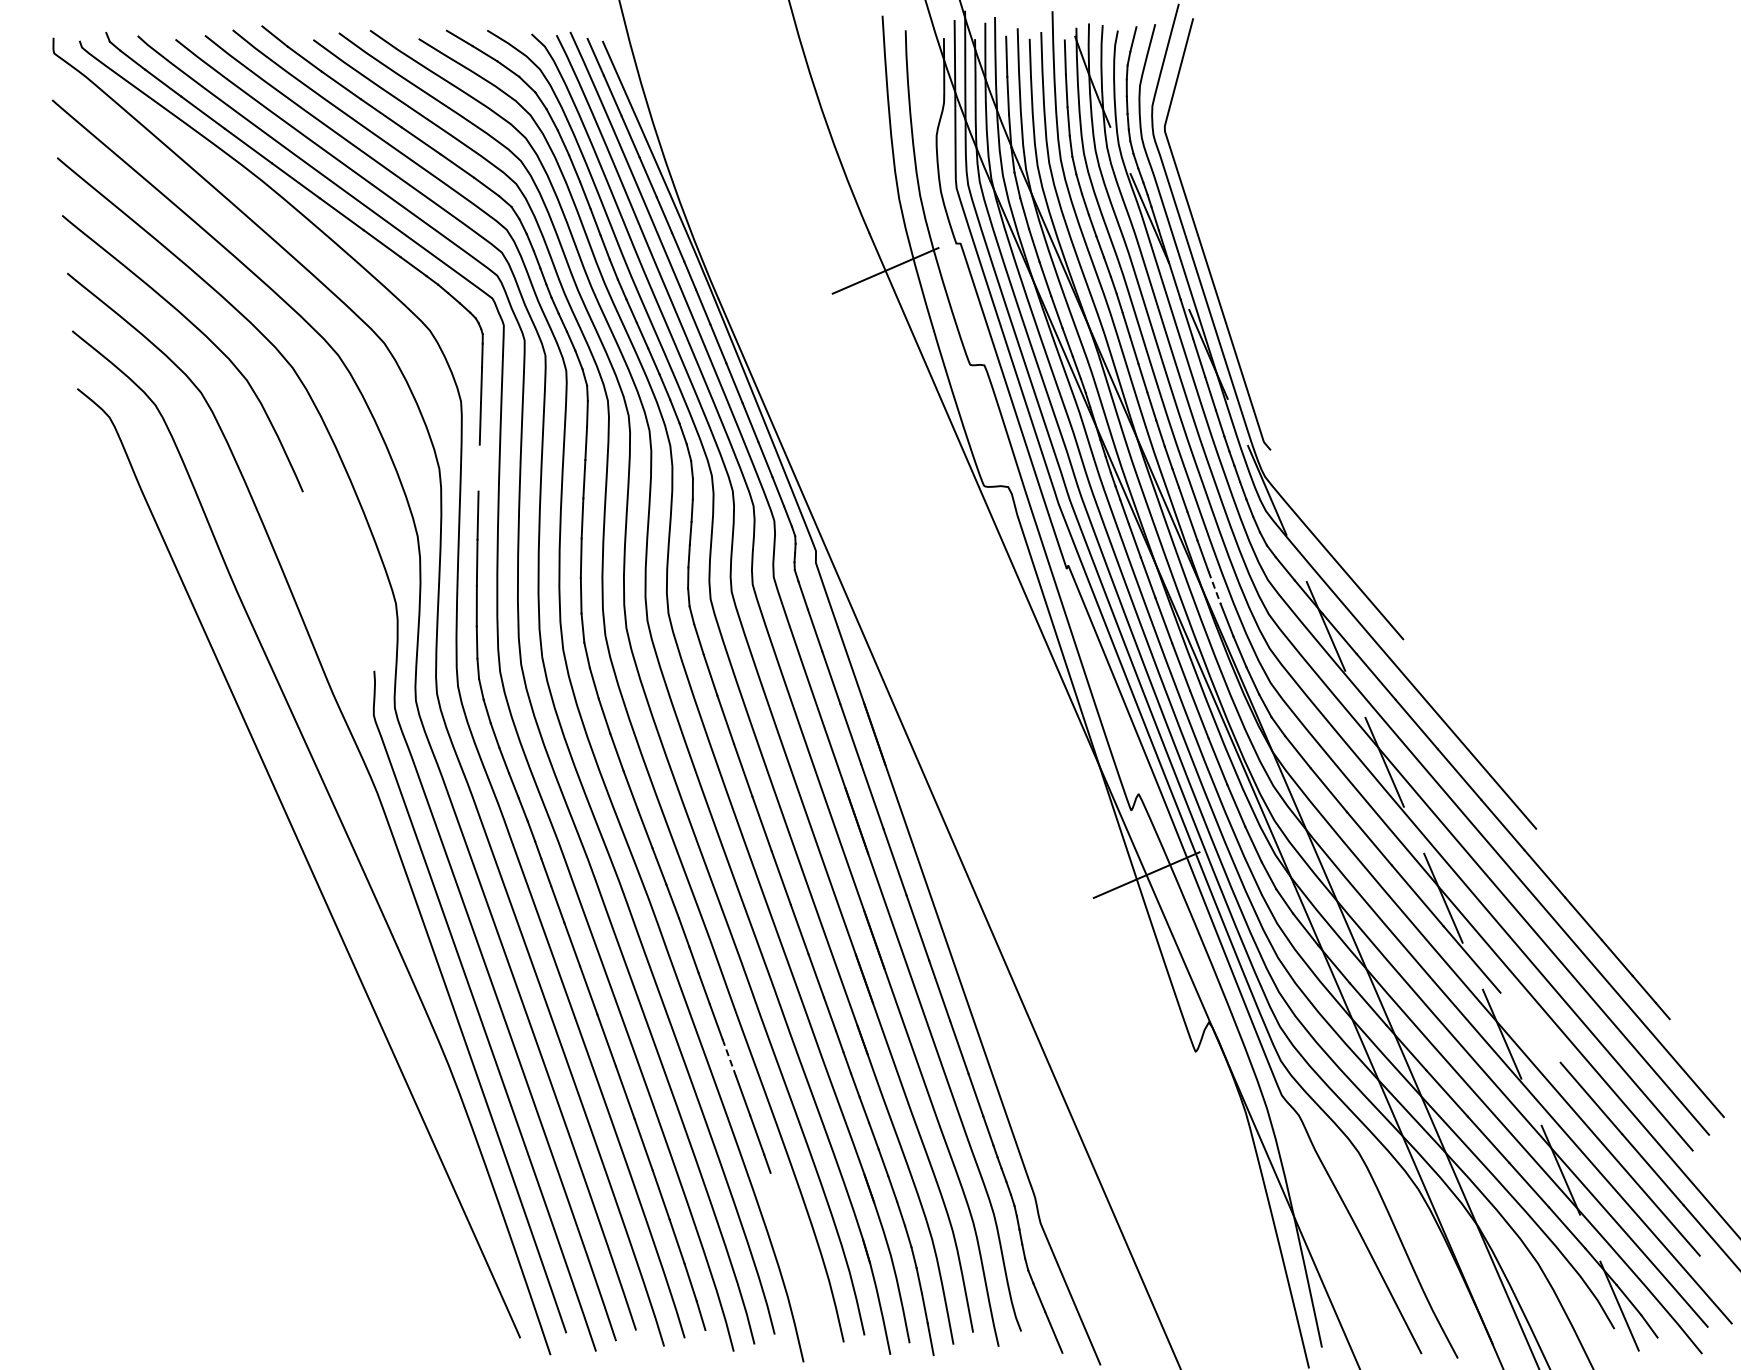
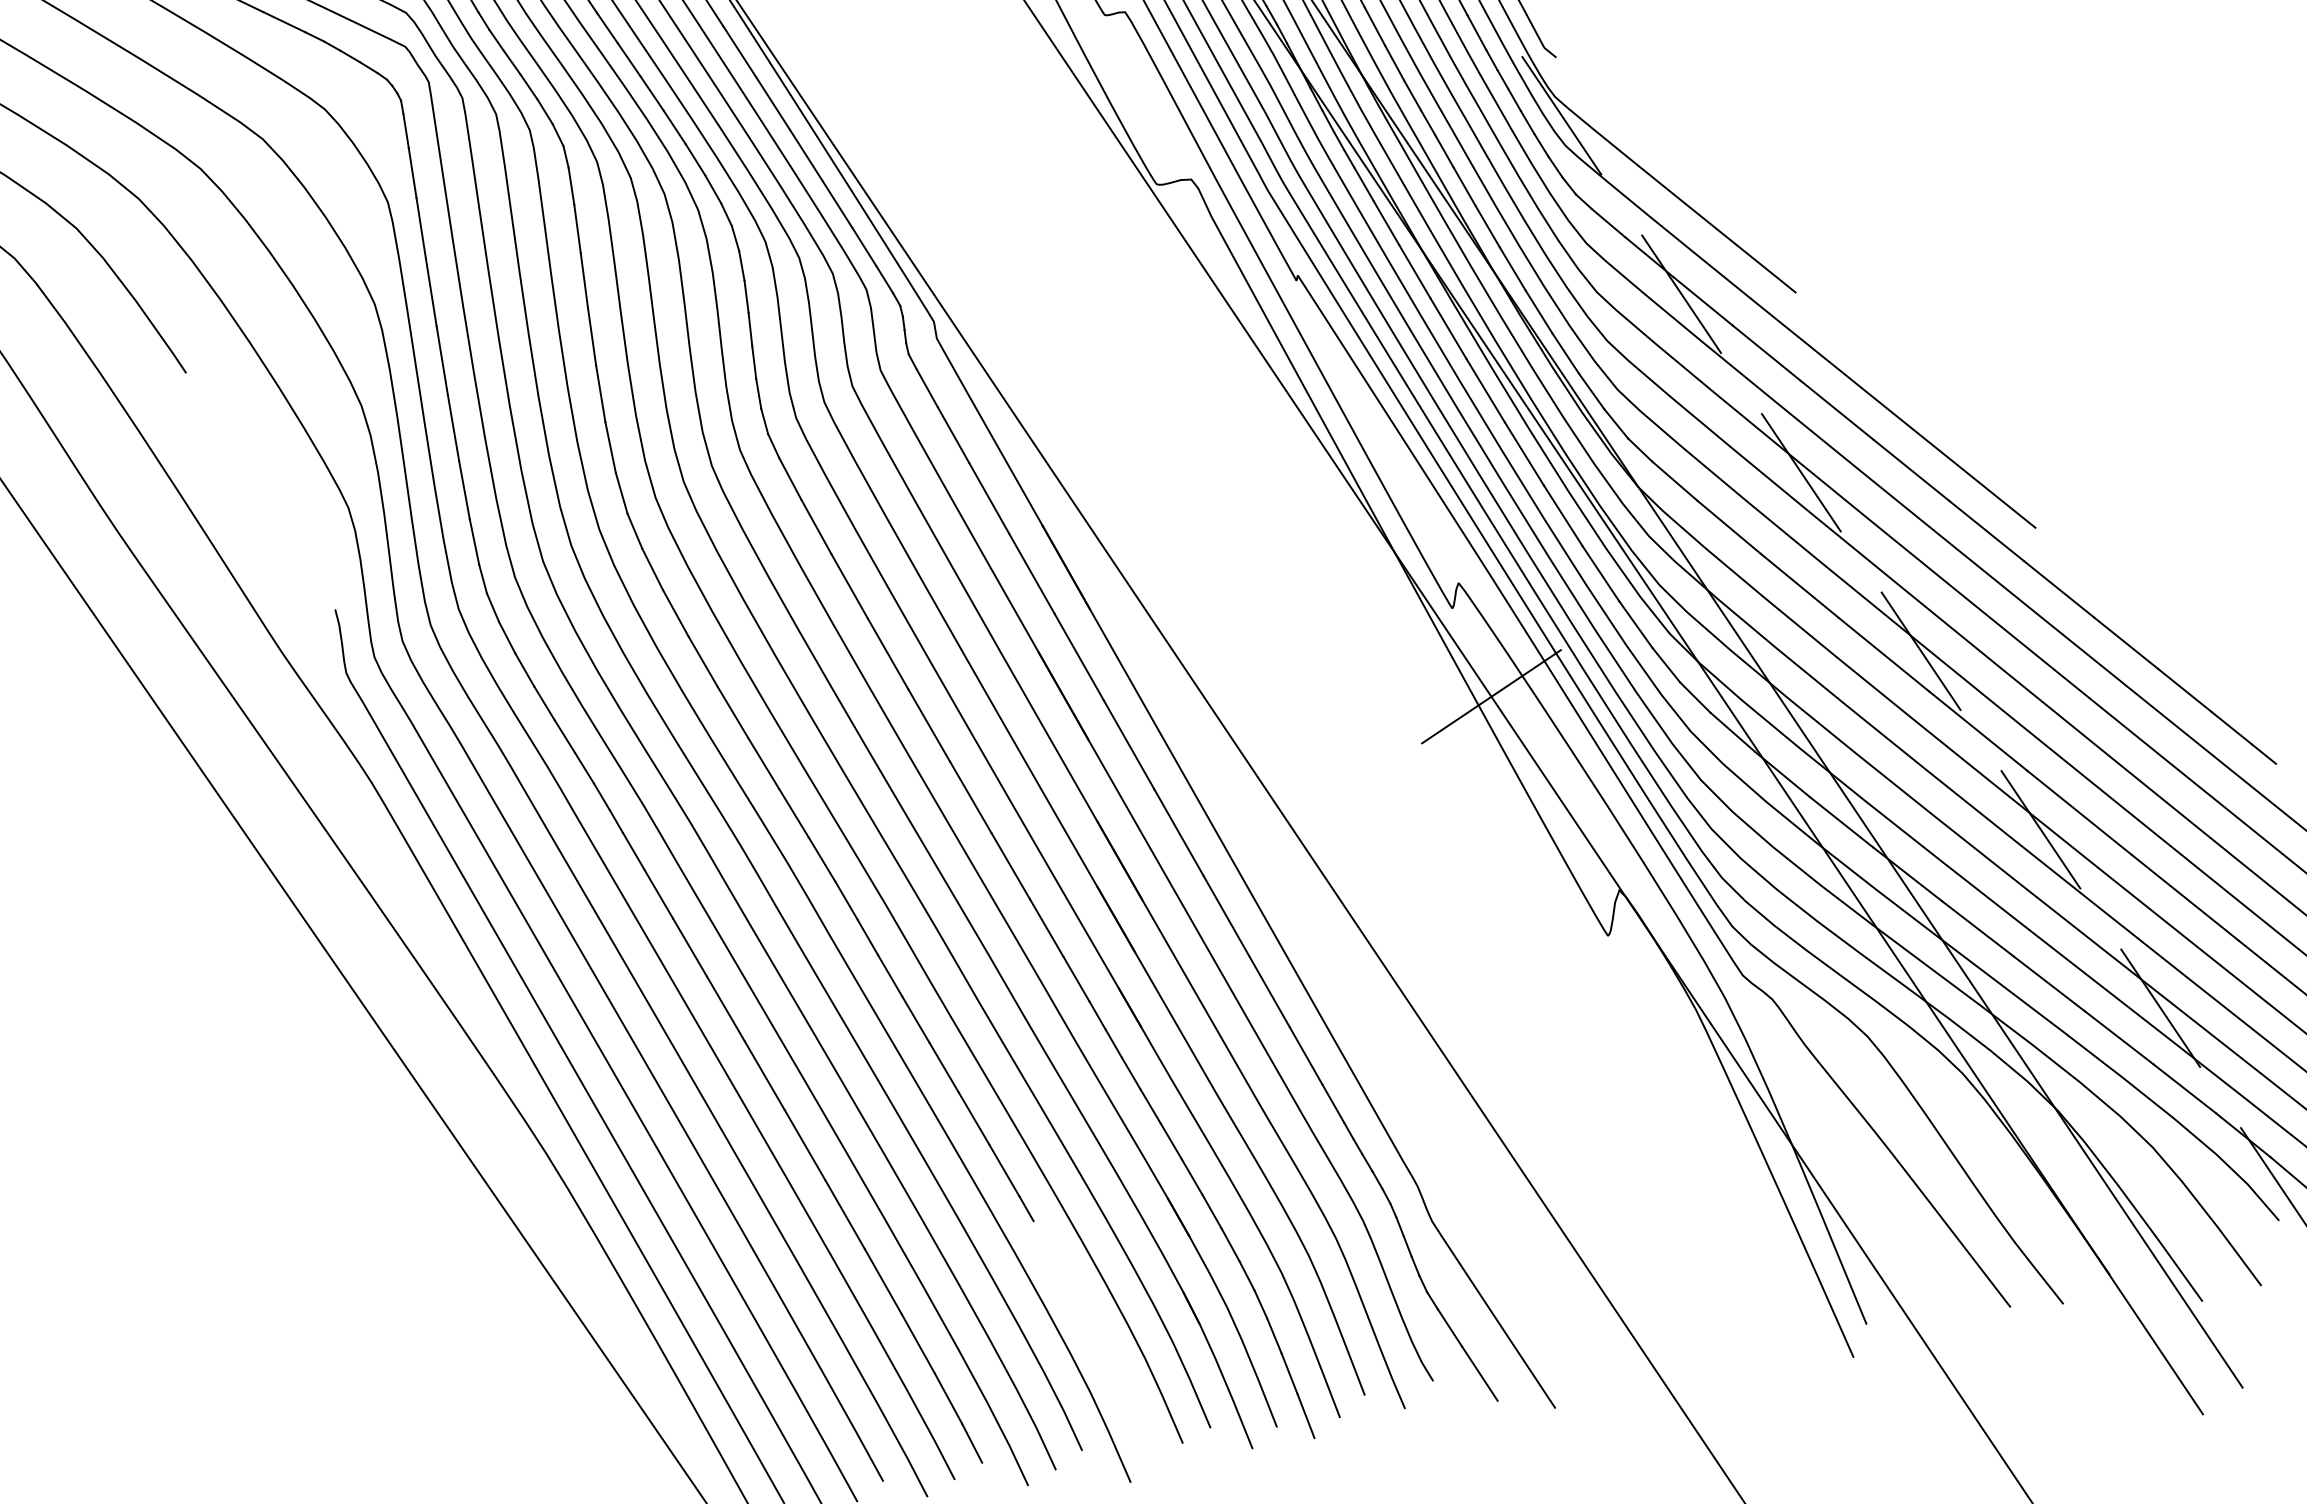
line: (478, 467) -> (430, 291), added
line: (1214, 588) -> (1512, 269), dashed -> solid
line: (1530, 1027) -> (2079, 812), added
line: (729, 1057) -> (944, 1067), dashed -> solid

